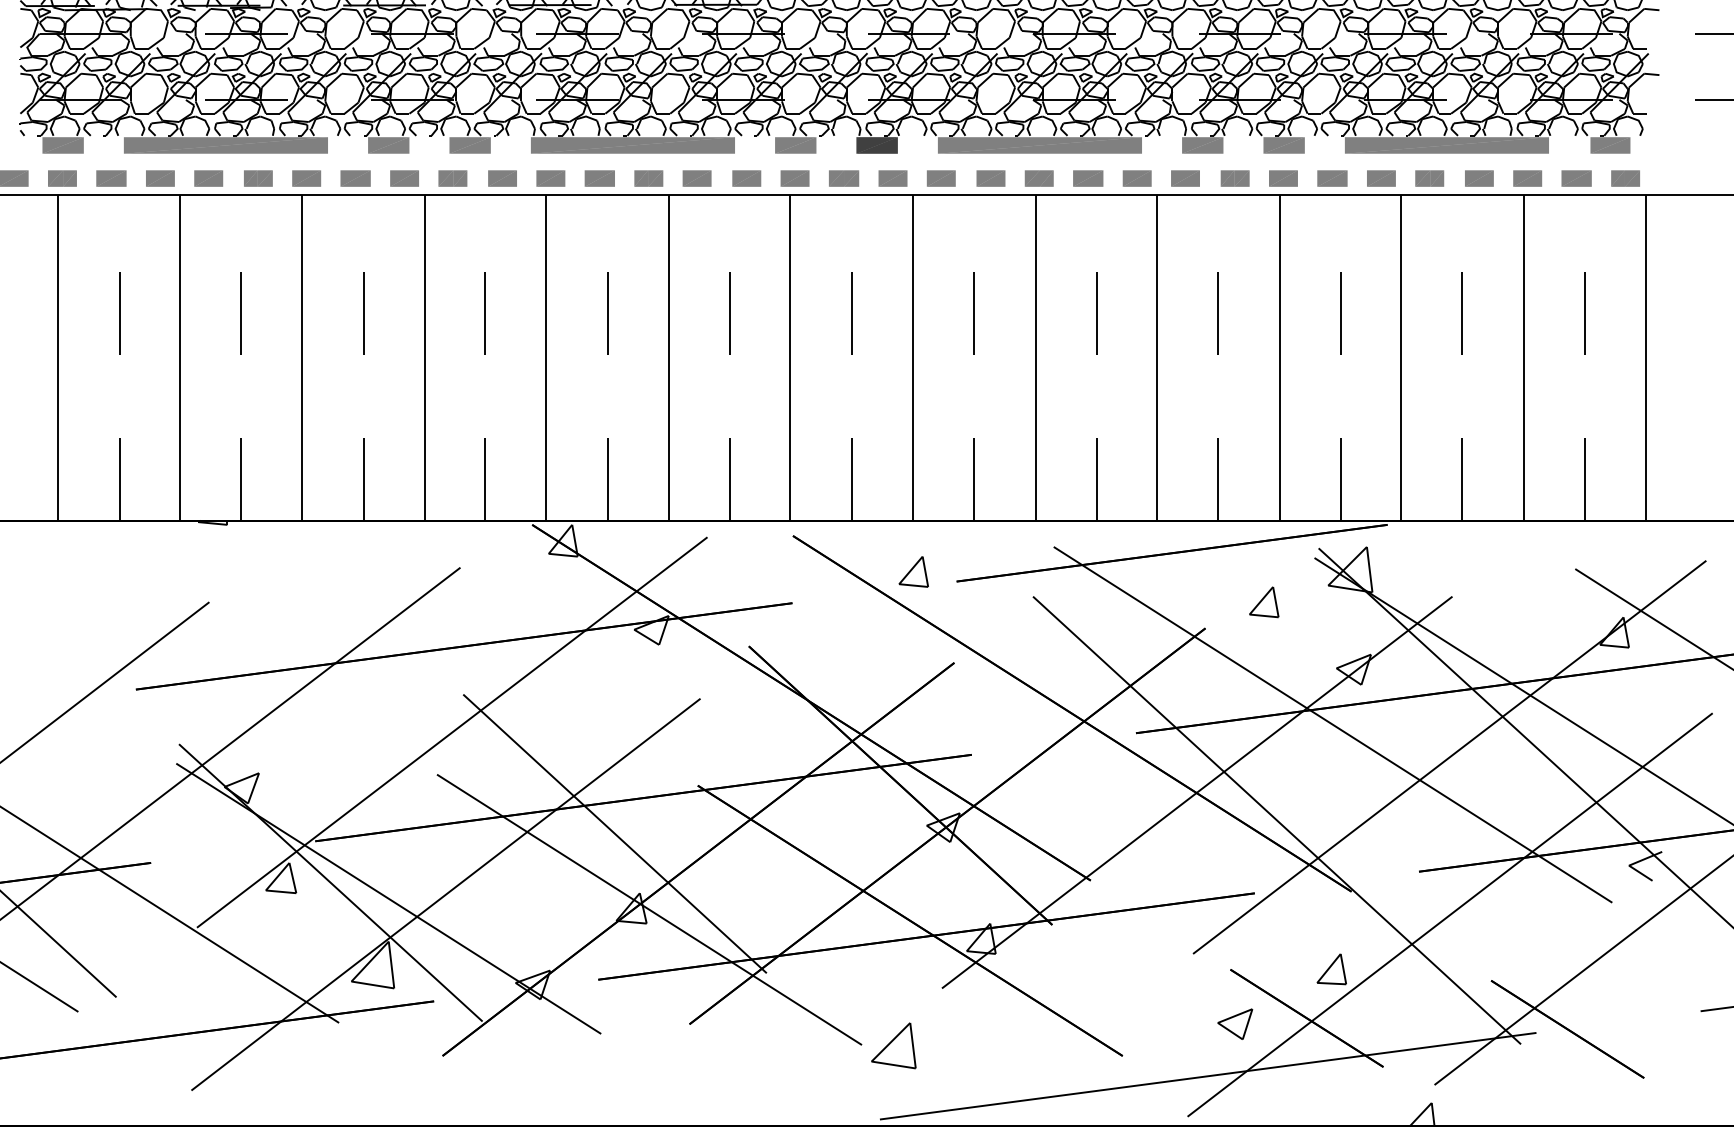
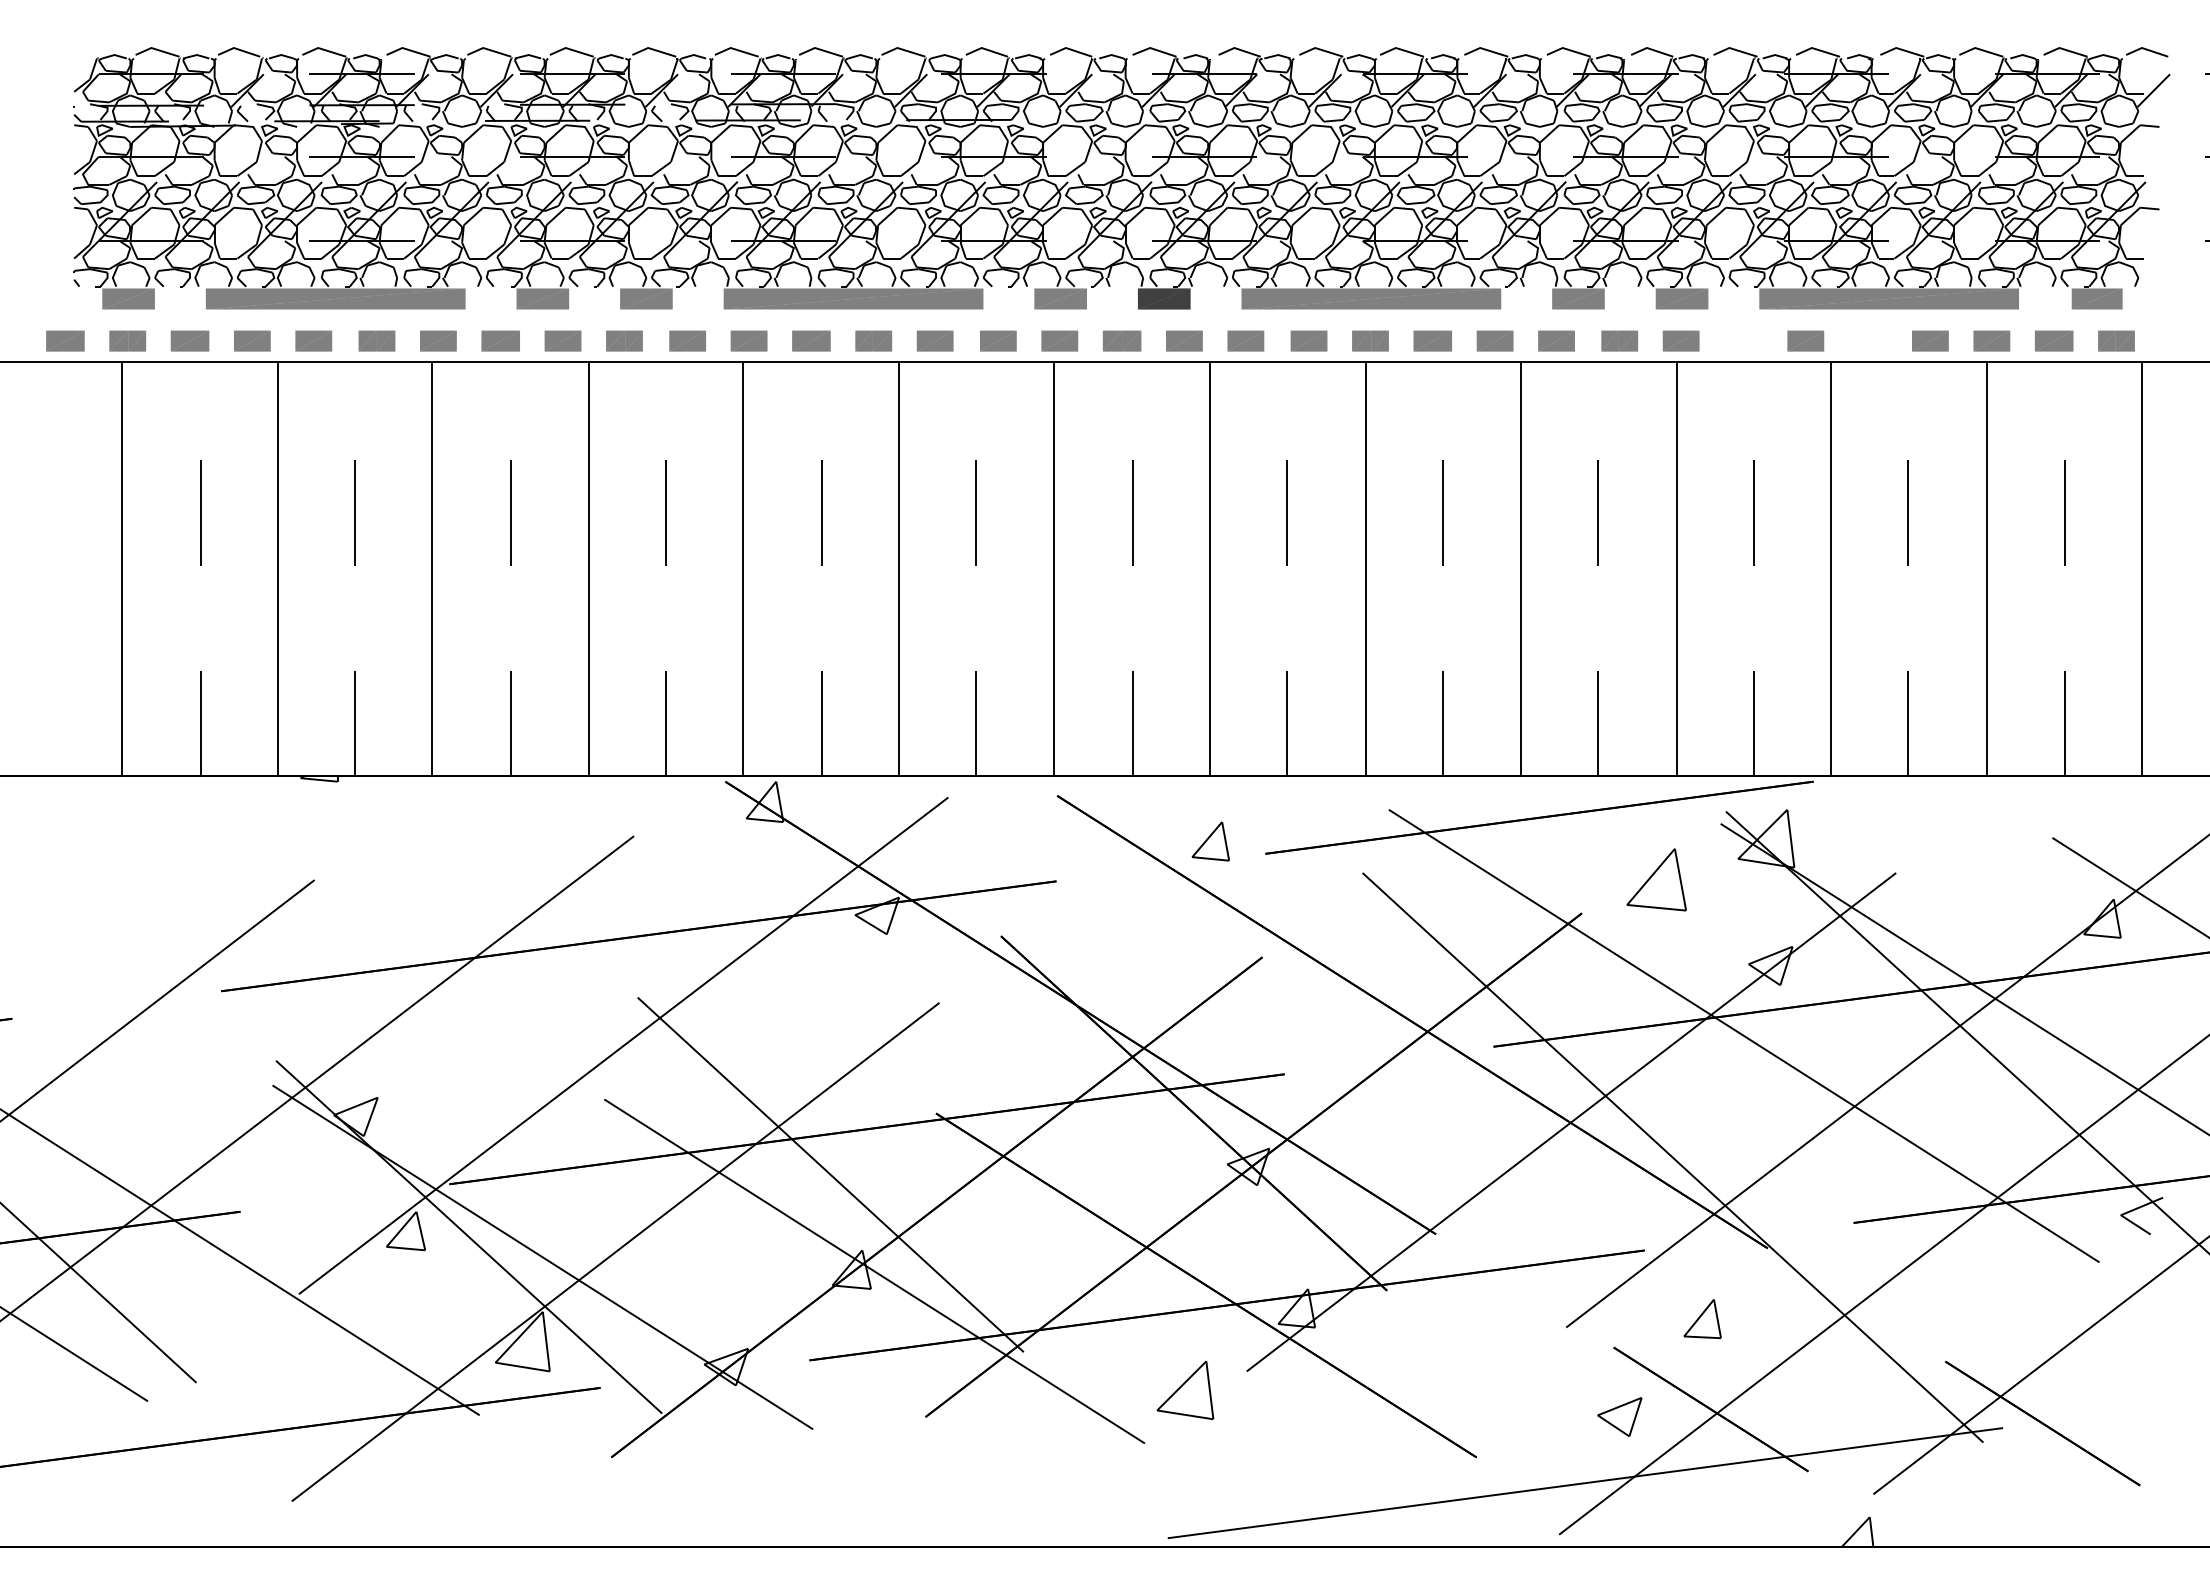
part: (1332, 178) -> (1743, 340), removed
part: (1429, 178) -> (1867, 340), removed
part: (1264, 602) -> (1656, 880), size x1.6
part: (1331, 969) -> (1702, 1319), moved
part: (893, 1045) -> (1185, 1390), moved

